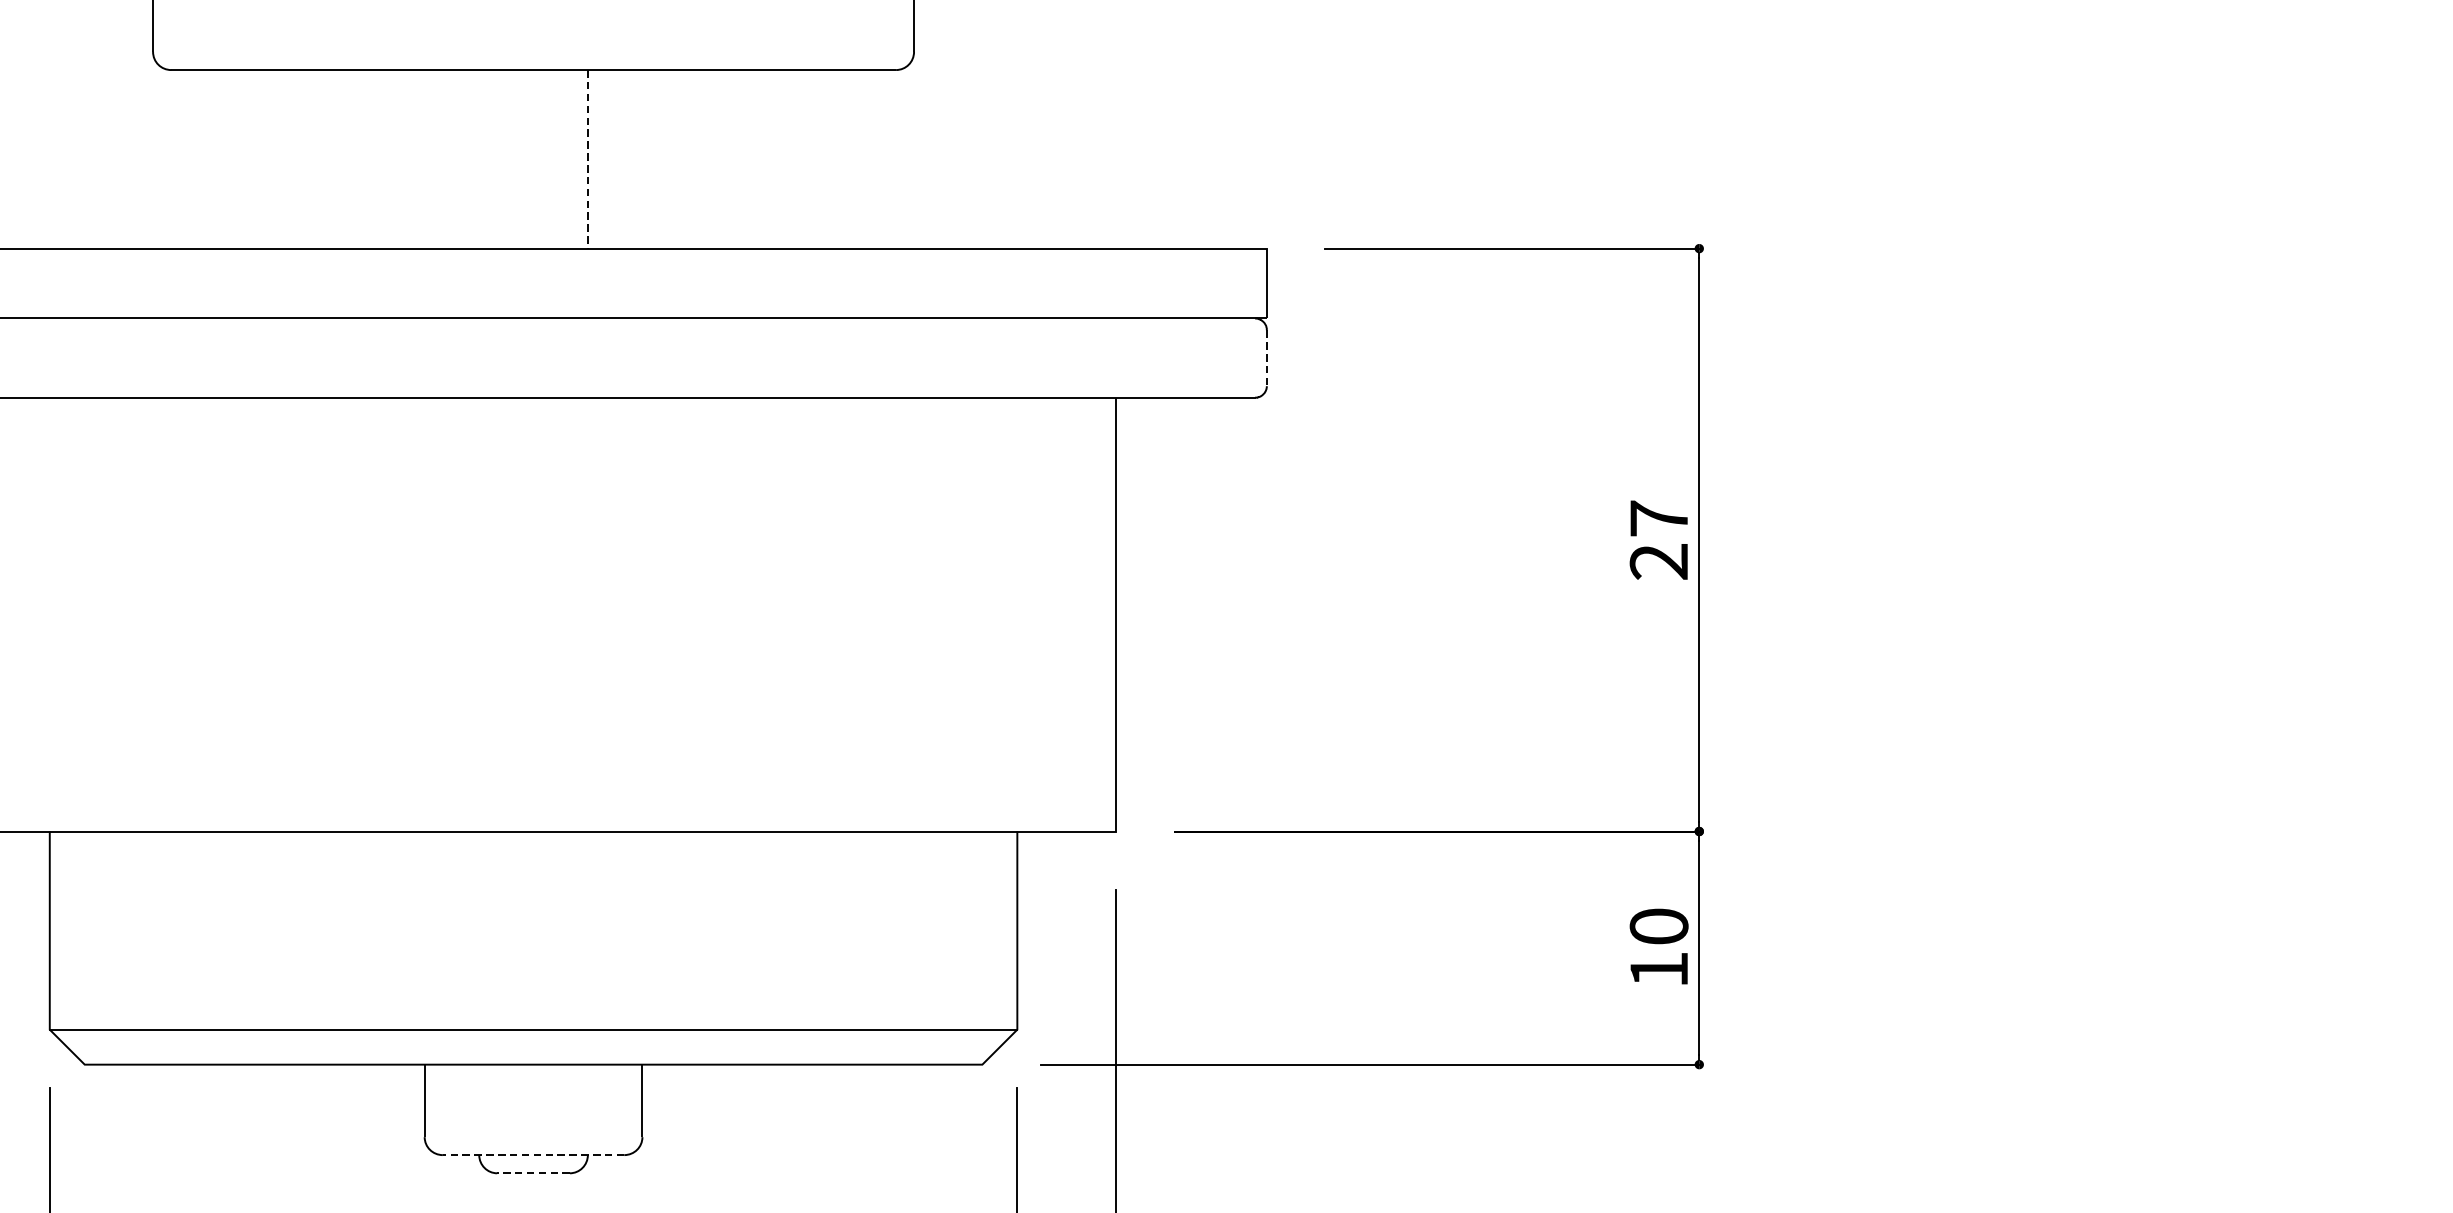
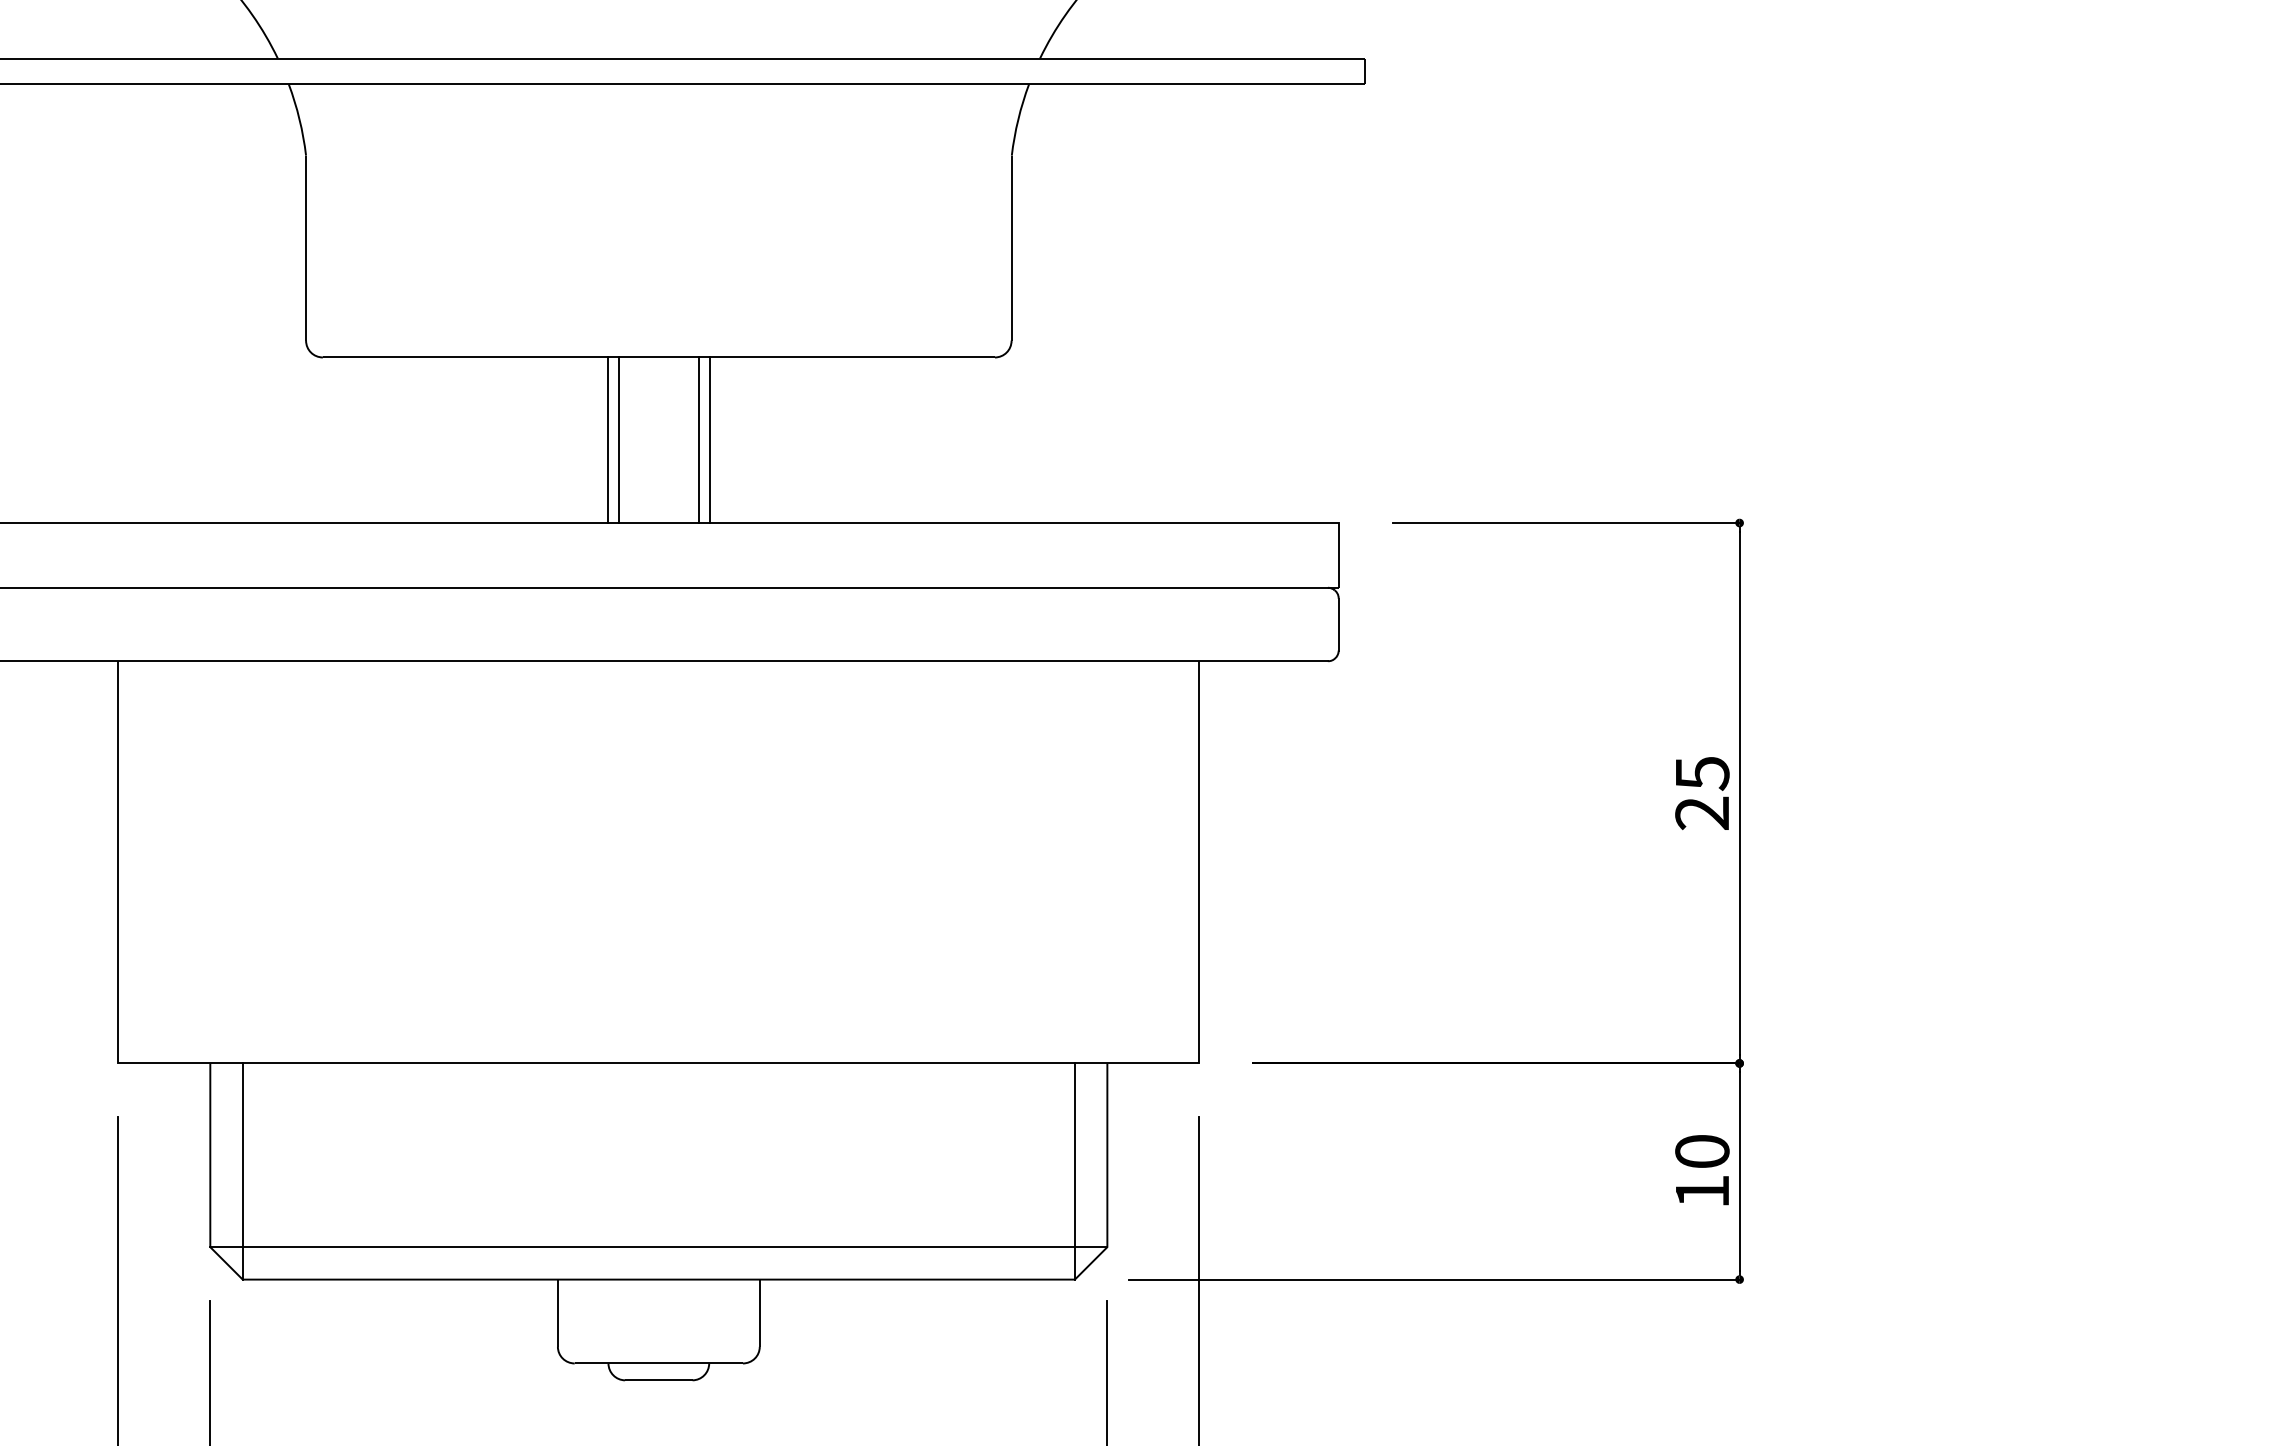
line: (479, 159) -> (608, 440), added
line: (490, 159) -> (618, 440), added
line: (577, 159) -> (699, 440), added
line: (588, 159) -> (709, 440), dashed -> solid
line: (1266, 358) -> (1338, 624), dashed -> solid
text: (1659, 518) -> (1702, 773), 27 -> 25
line: (84, 948) -> (242, 1171), added
line: (981, 948) -> (1074, 1171), added
line: (533, 1155) -> (658, 1363), dashed -> solid
line: (533, 1173) -> (658, 1380), dashed -> solid

